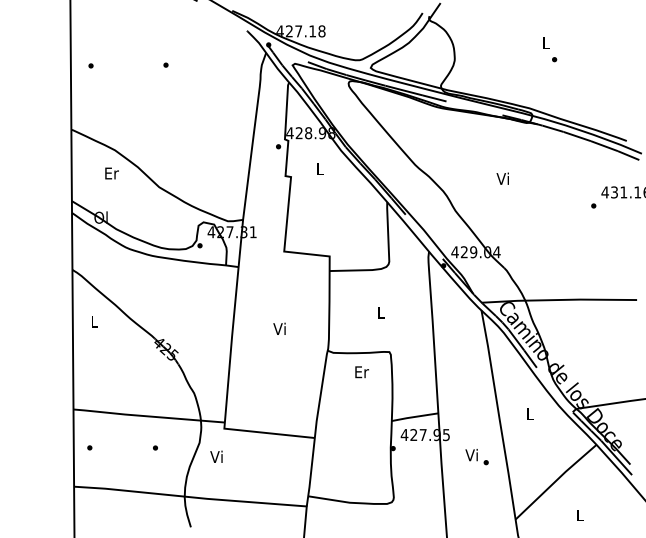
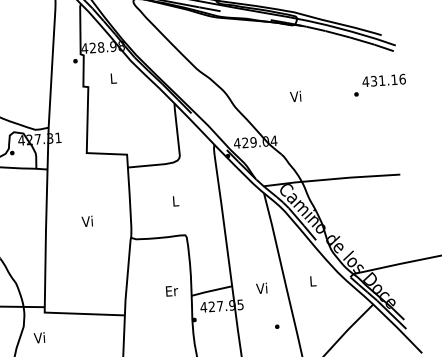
text: (502, 178) -> (295, 96), moved
text: (361, 372) -> (171, 291), moved
text: (471, 455) -> (261, 288), moved

